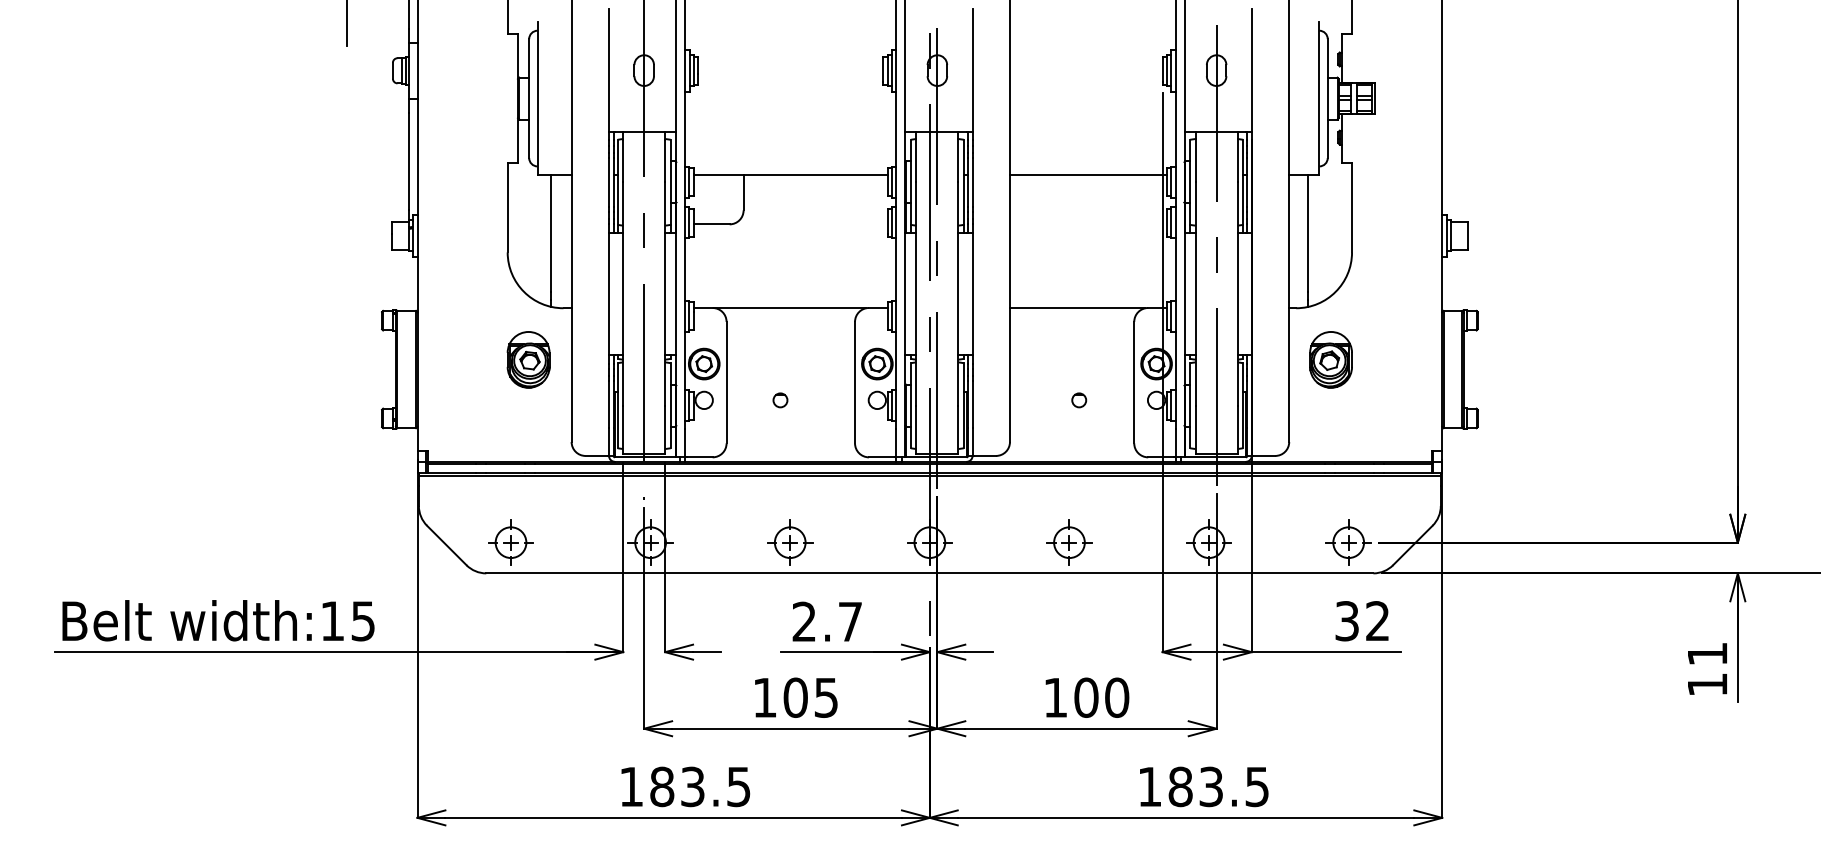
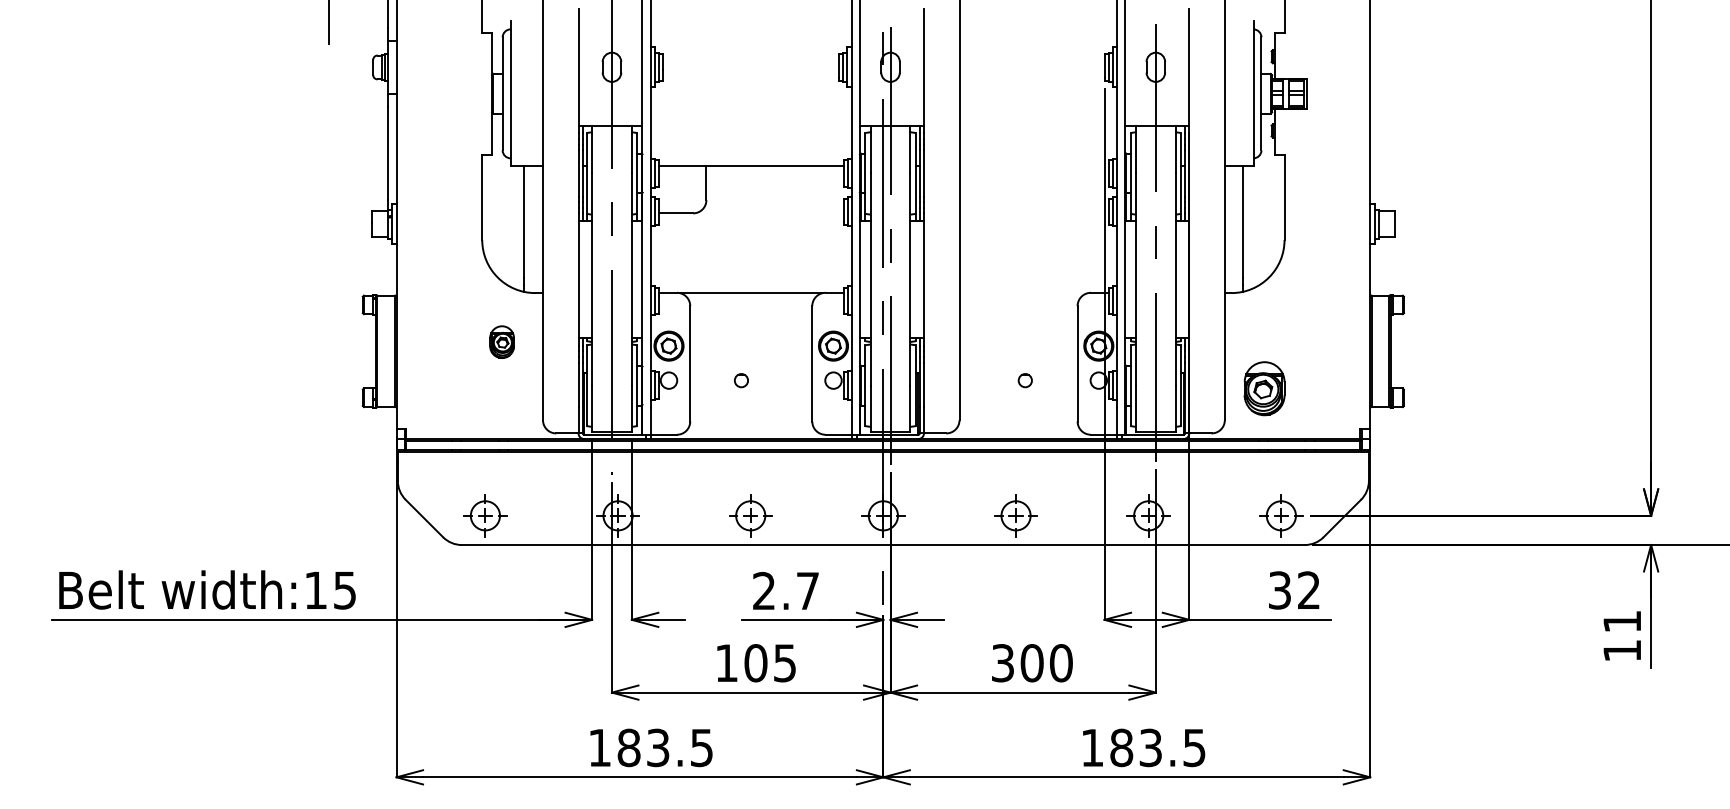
line: (1088, 174) -> (1034, 165), removed
line: (1077, 308) -> (1023, 293), removed
part: (528, 359) -> (502, 341), size x0.6
part: (1330, 359) -> (1264, 388), moved
text: (1055, 697) -> (1002, 662), 100 -> 300

